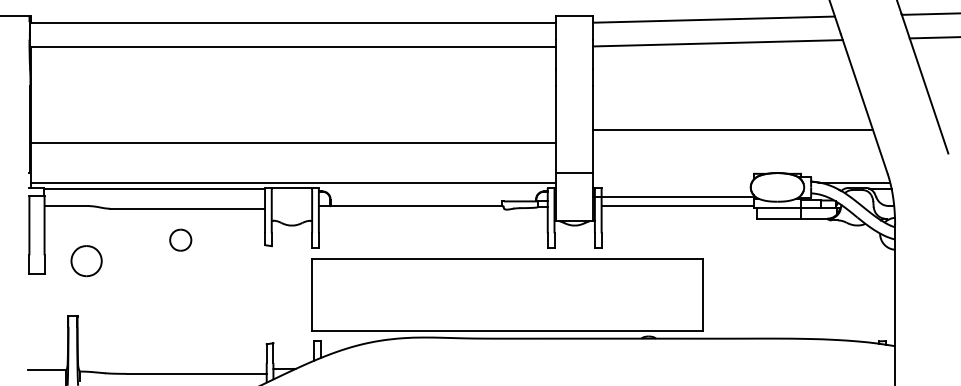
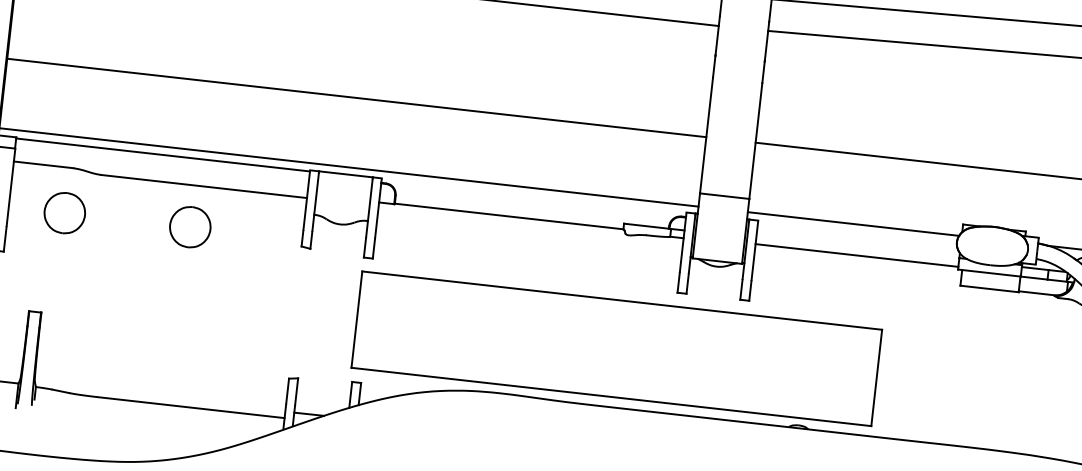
line: (293, 143) -> (356, 98), moved
line: (672, 196) -> (853, 223), moved
part: (180, 240) -> (189, 227), size x1.43
part: (86, 261) -> (64, 213), moved

